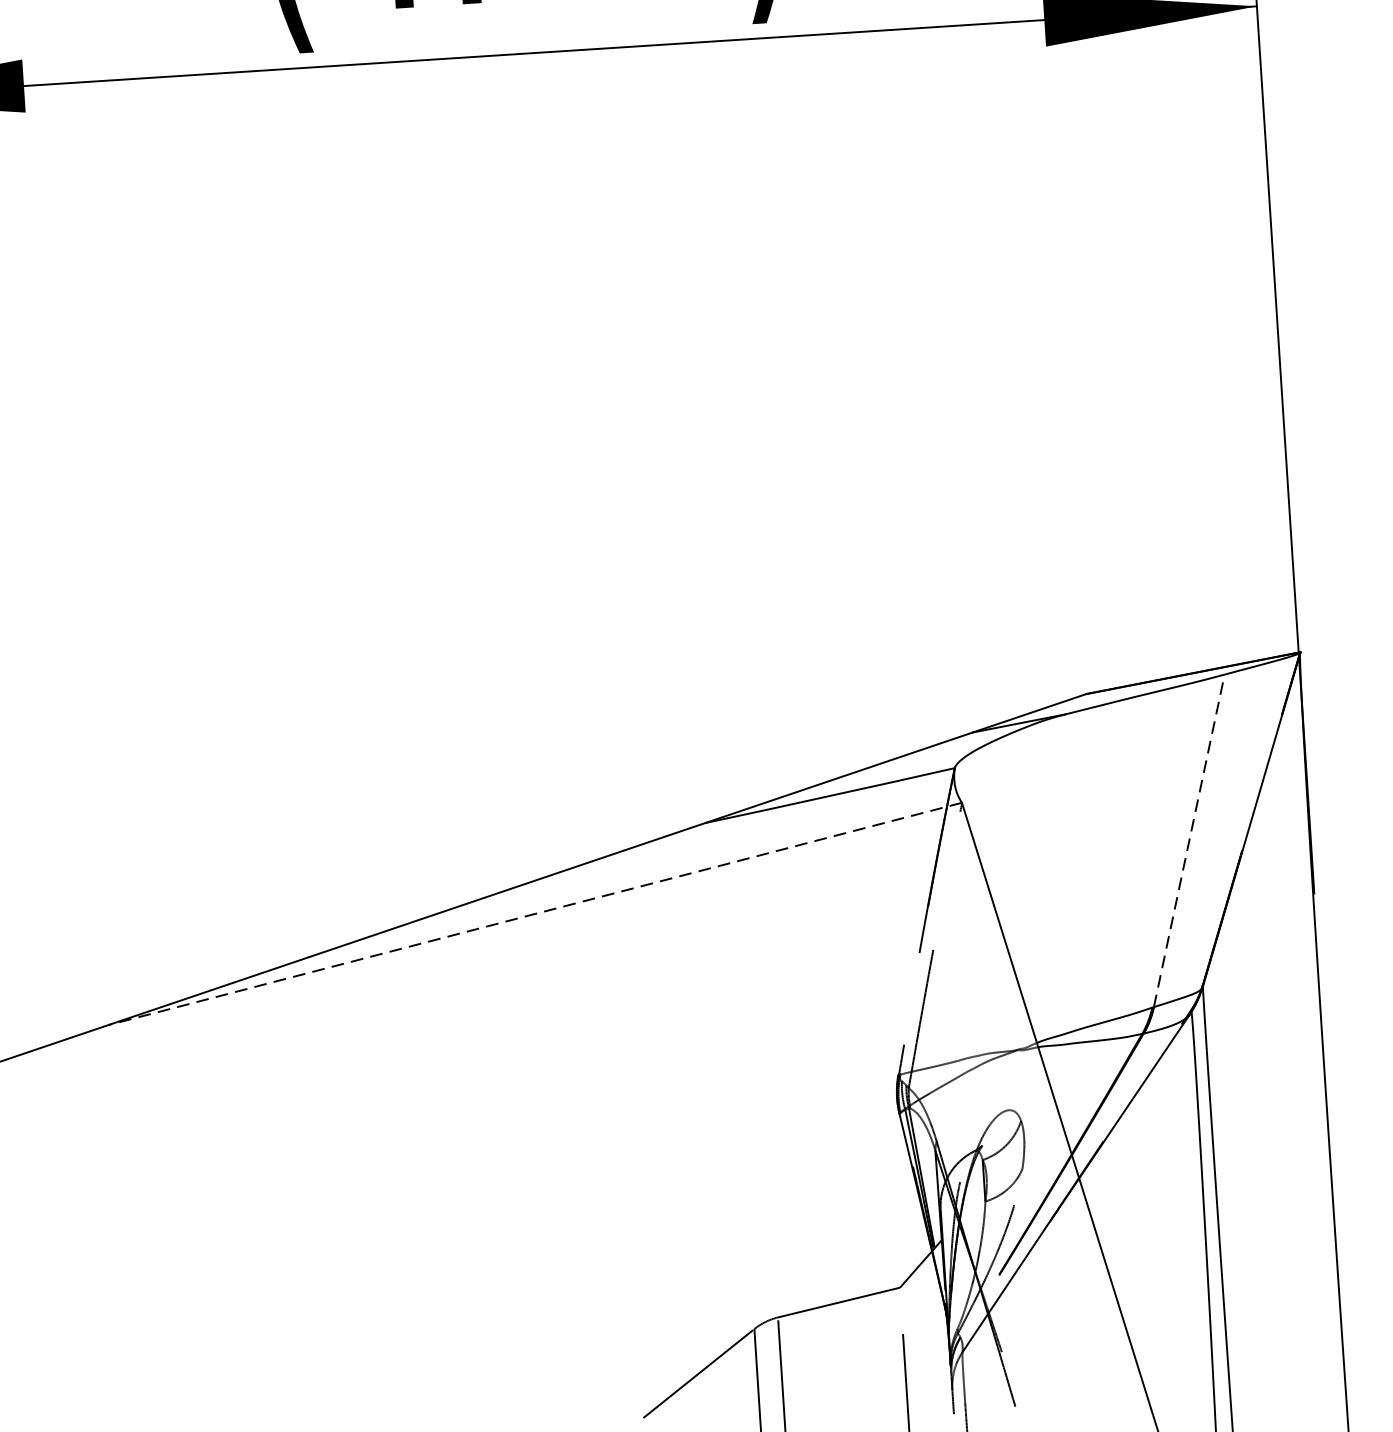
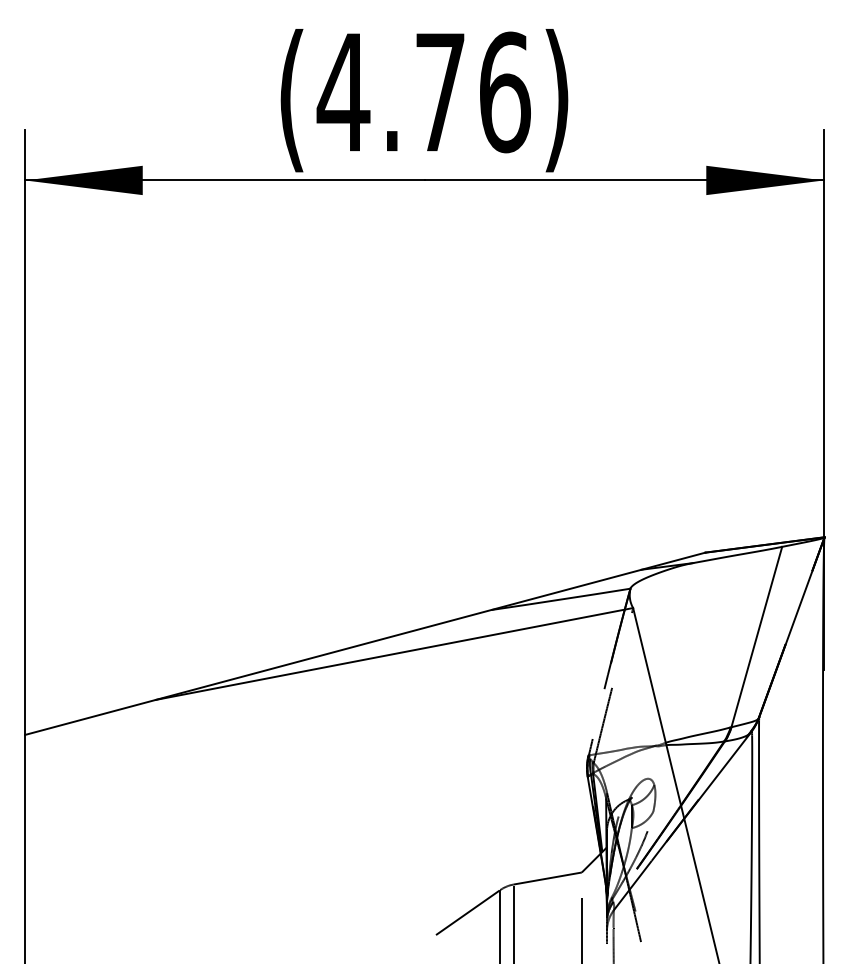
line: (1188, 841) -> (756, 637), dashed -> solid
line: (535, 914) -> (394, 654), dashed -> solid

